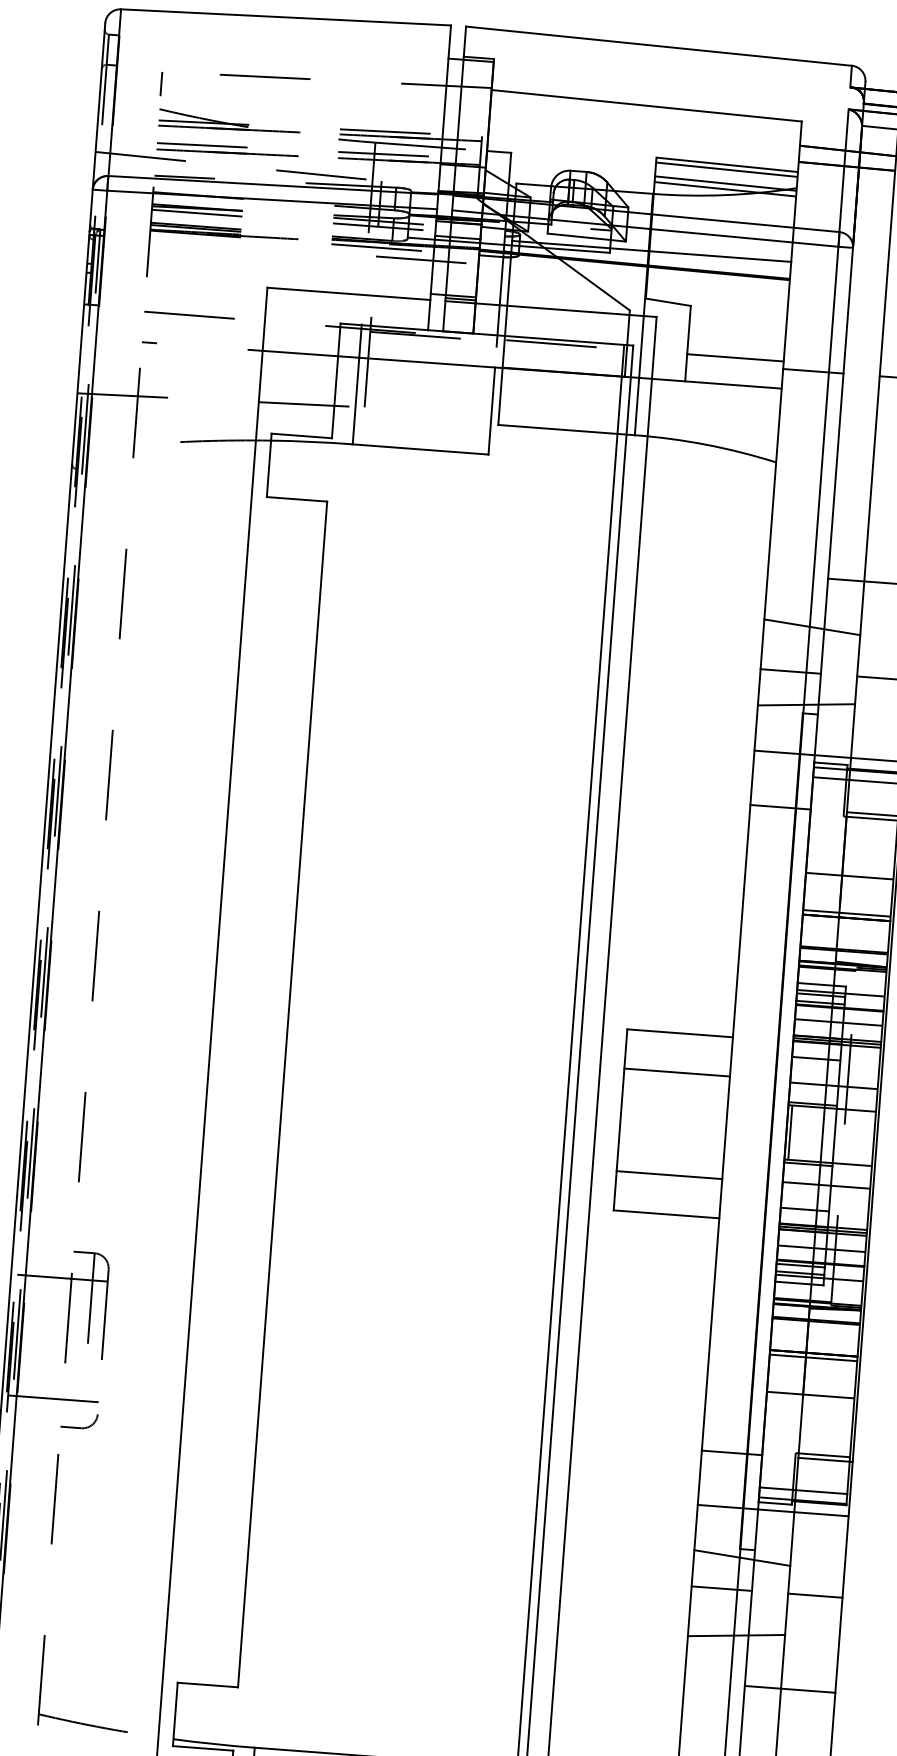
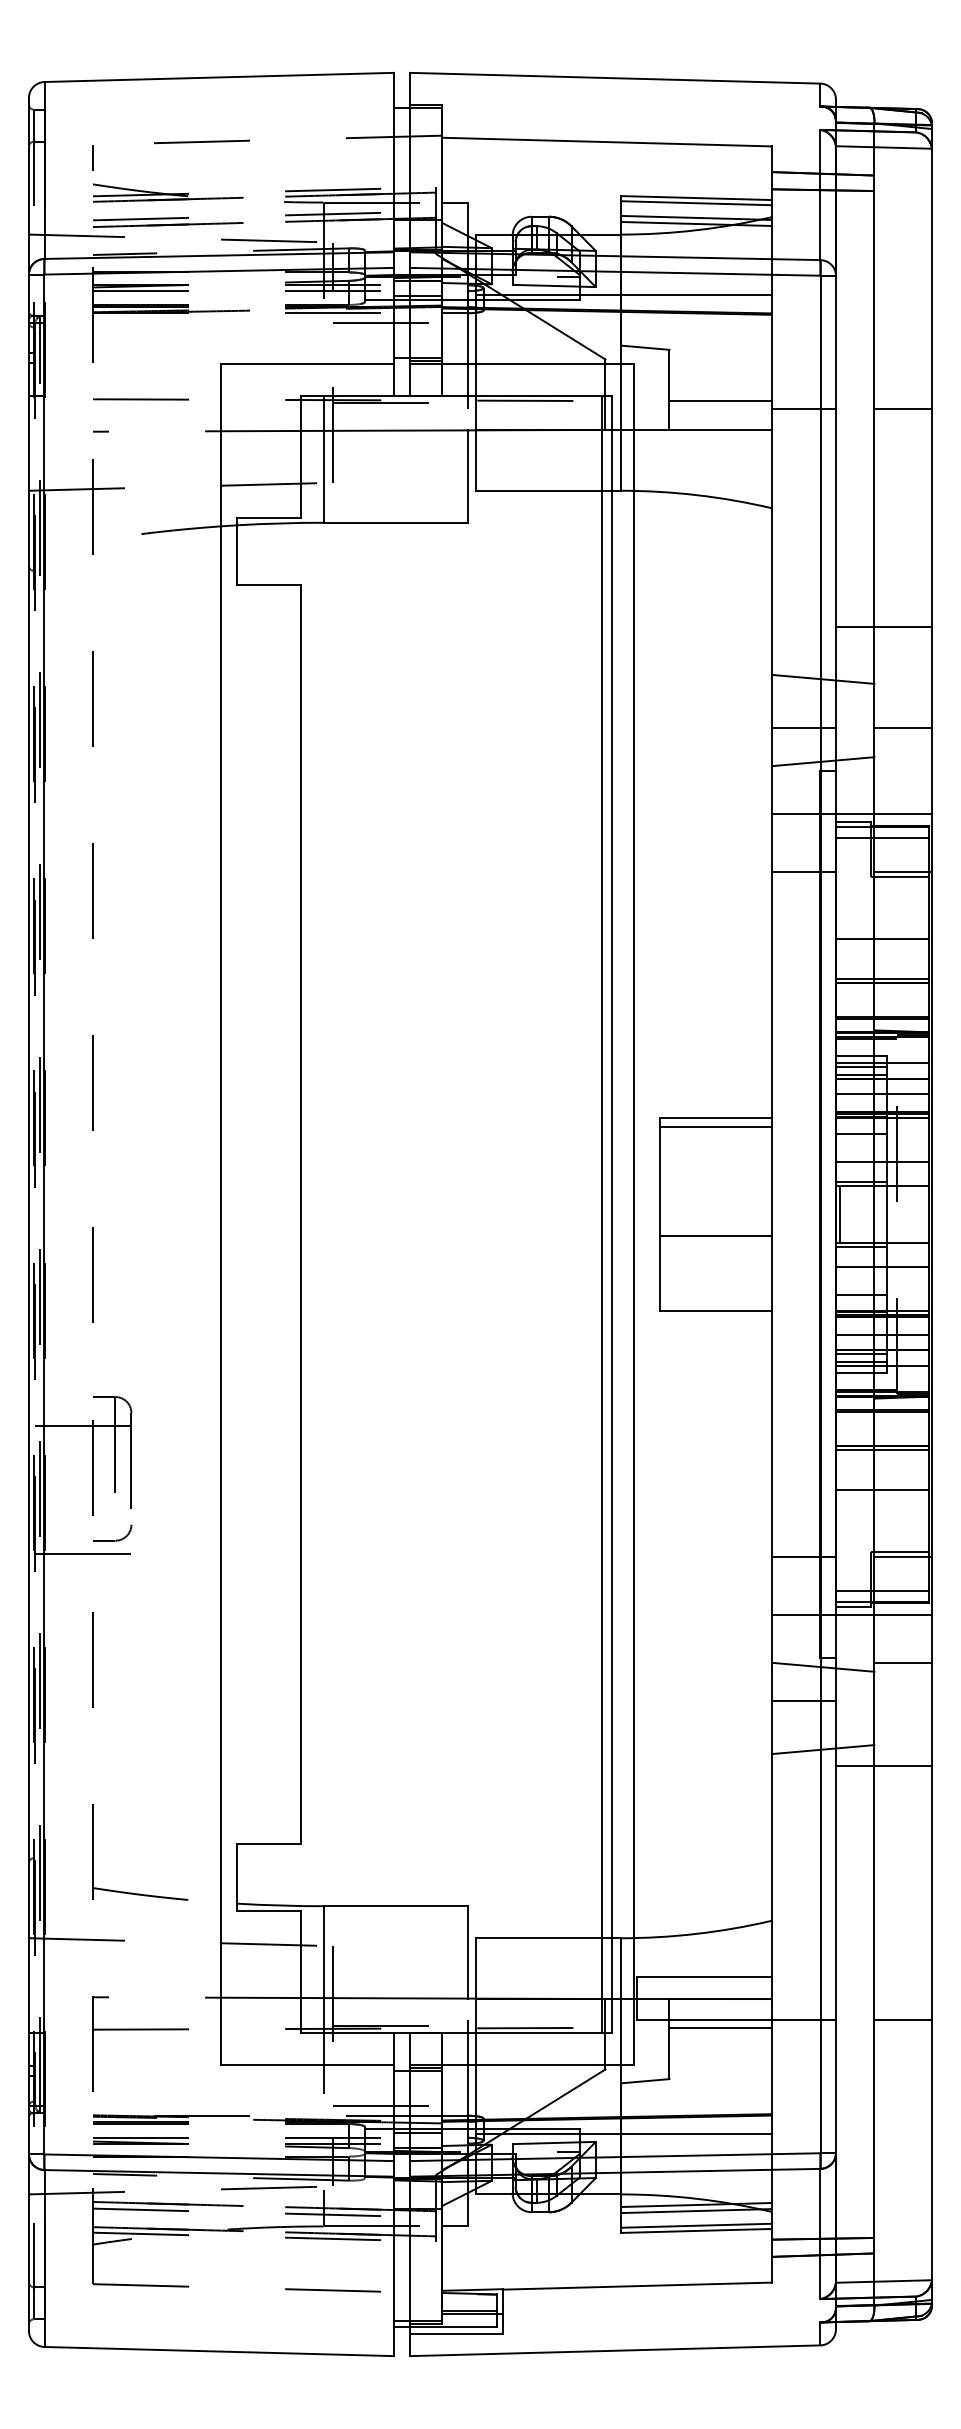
line: (676, 1072) -> (715, 1127), moved
line: (669, 1174) -> (715, 1235), moved
part: (81, 1427) -> (115, 1539), moved
line: (815, 1595) -> (903, 1663), moved
line: (789, 1689) -> (883, 1766), moved

